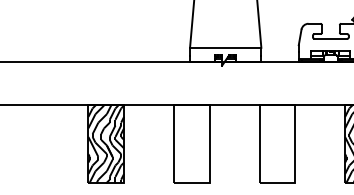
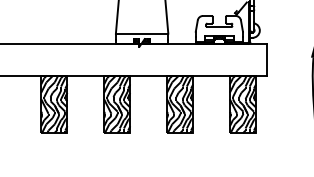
hatch: (192, 144) -> (117, 104), added
hatch: (276, 144) -> (179, 104), added

